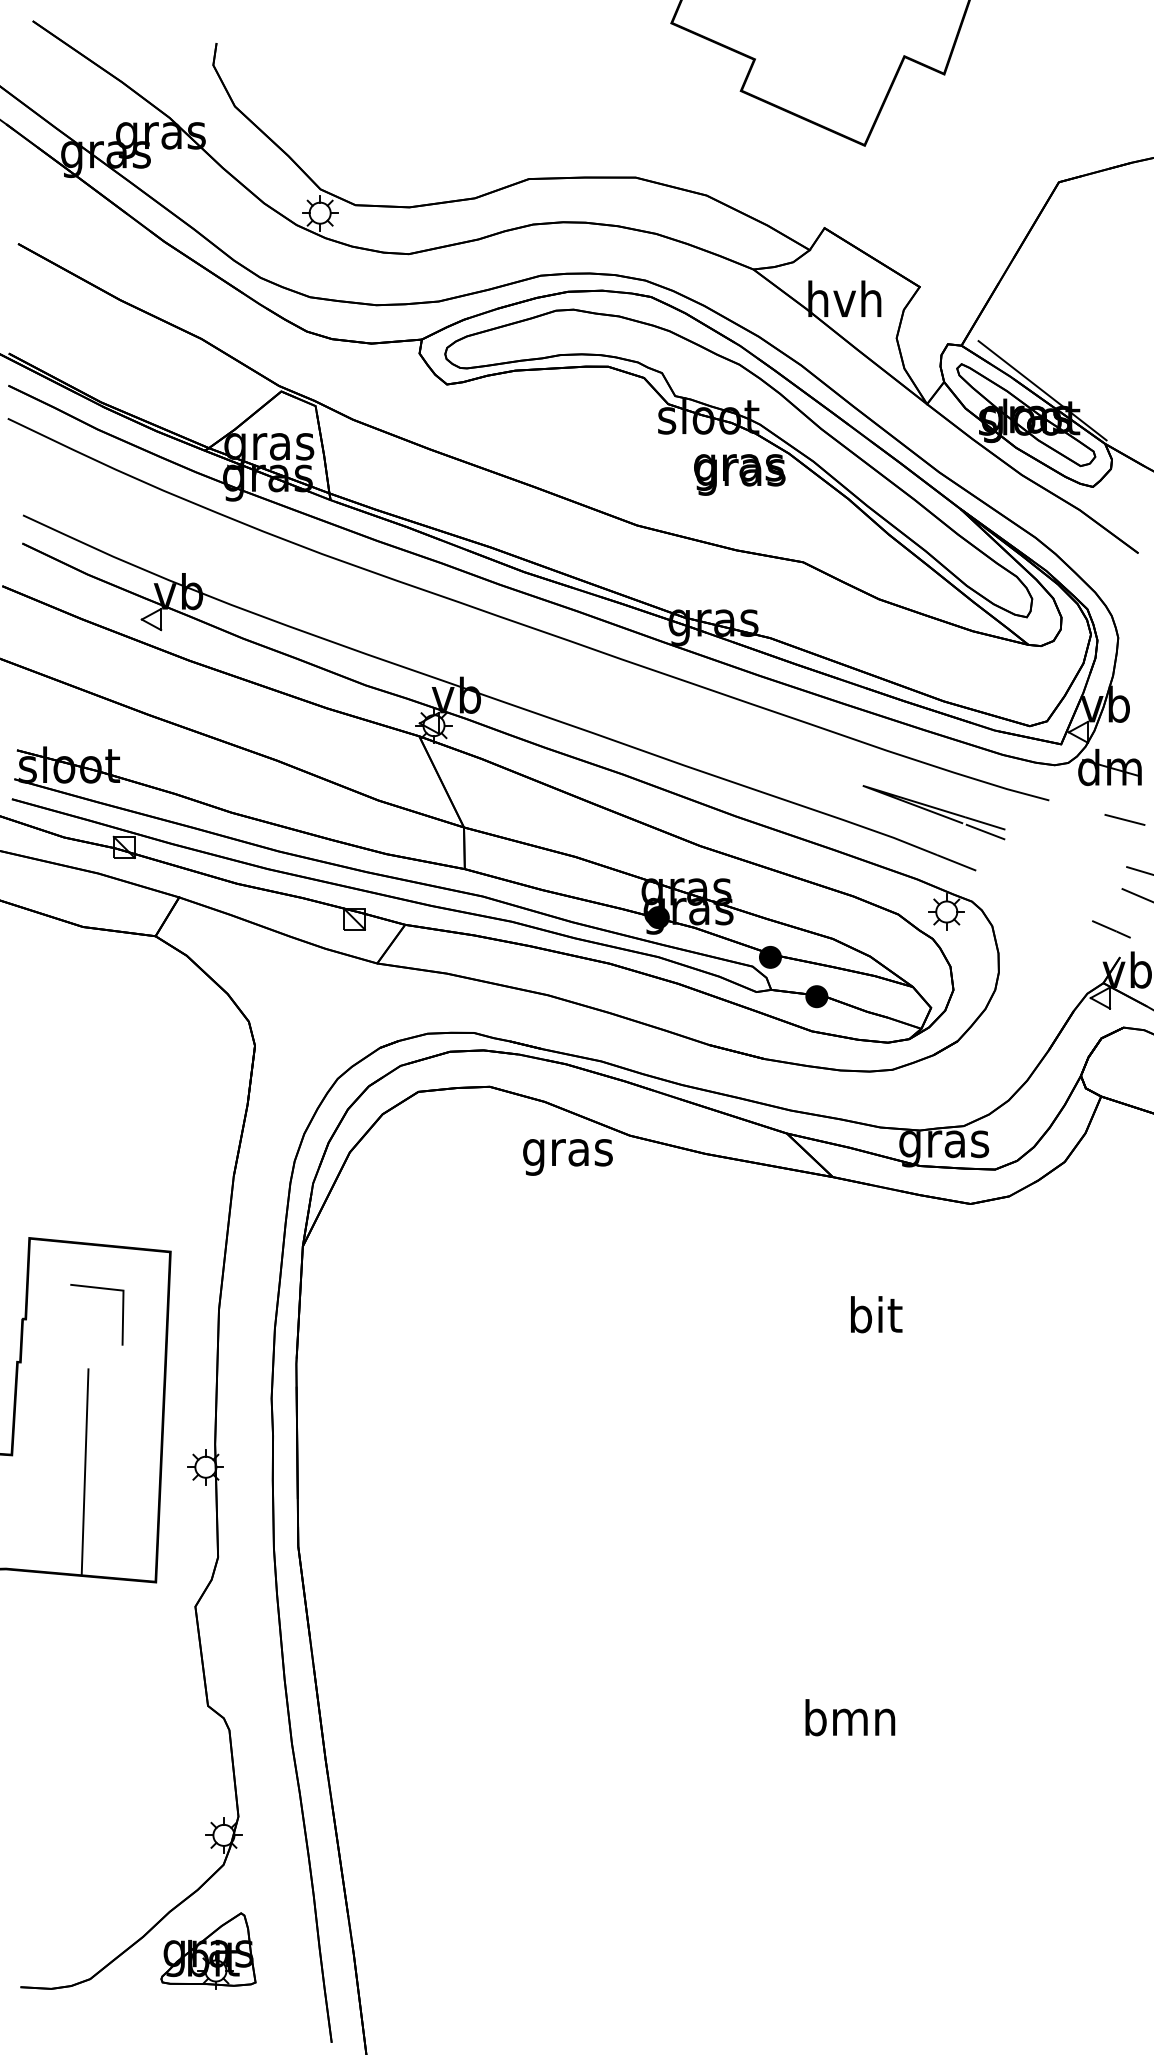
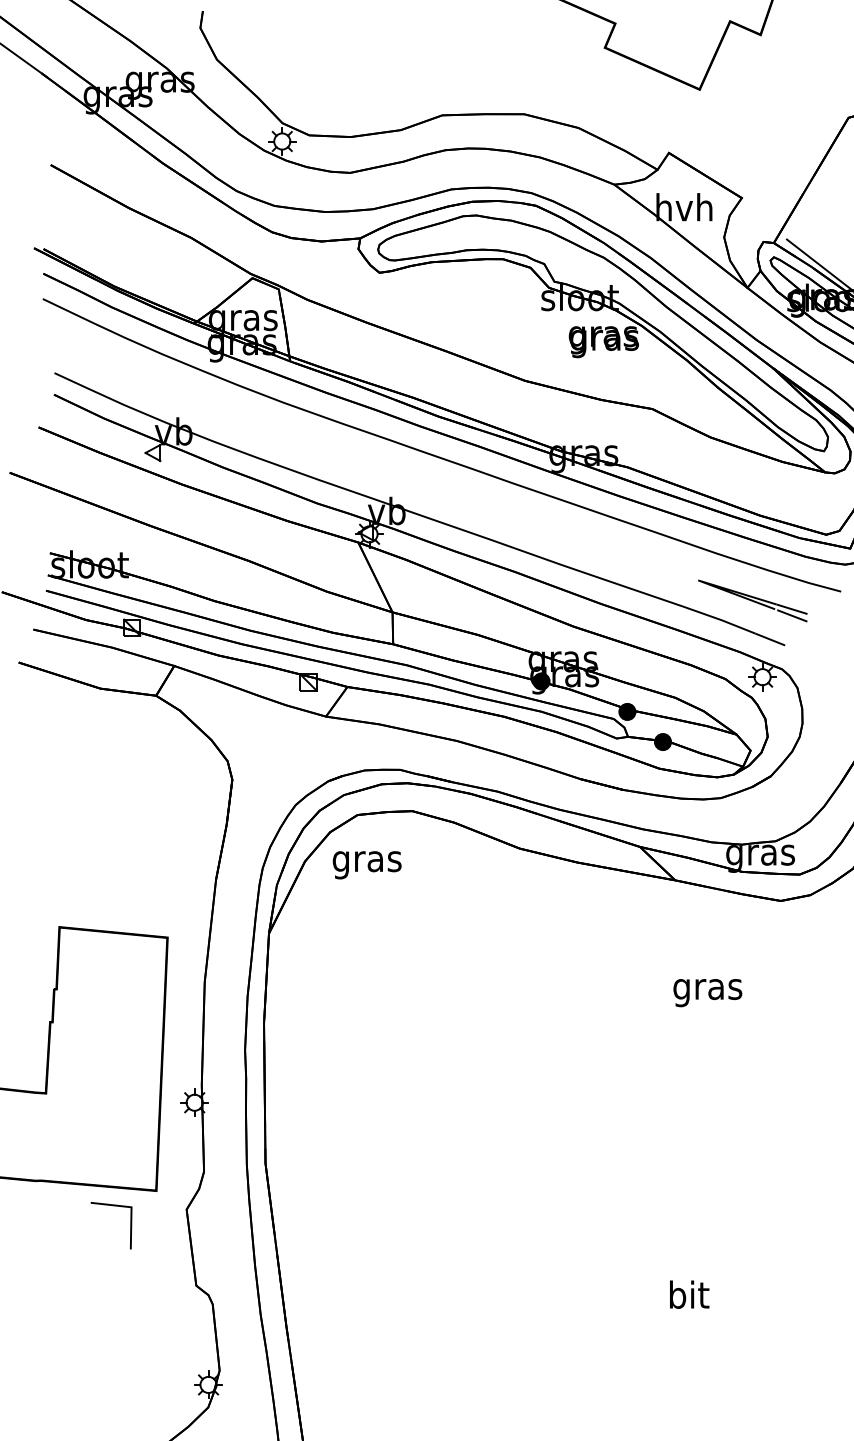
text: (567, 1157) -> (366, 865), moved
line: (122, 1314) -> (130, 1225), moved
text: (875, 1319) -> (707, 989), bit -> gras
line: (84, 1471) -> (101, 1106), removed
text: (850, 1717) -> (688, 1294), bmn -> bit

